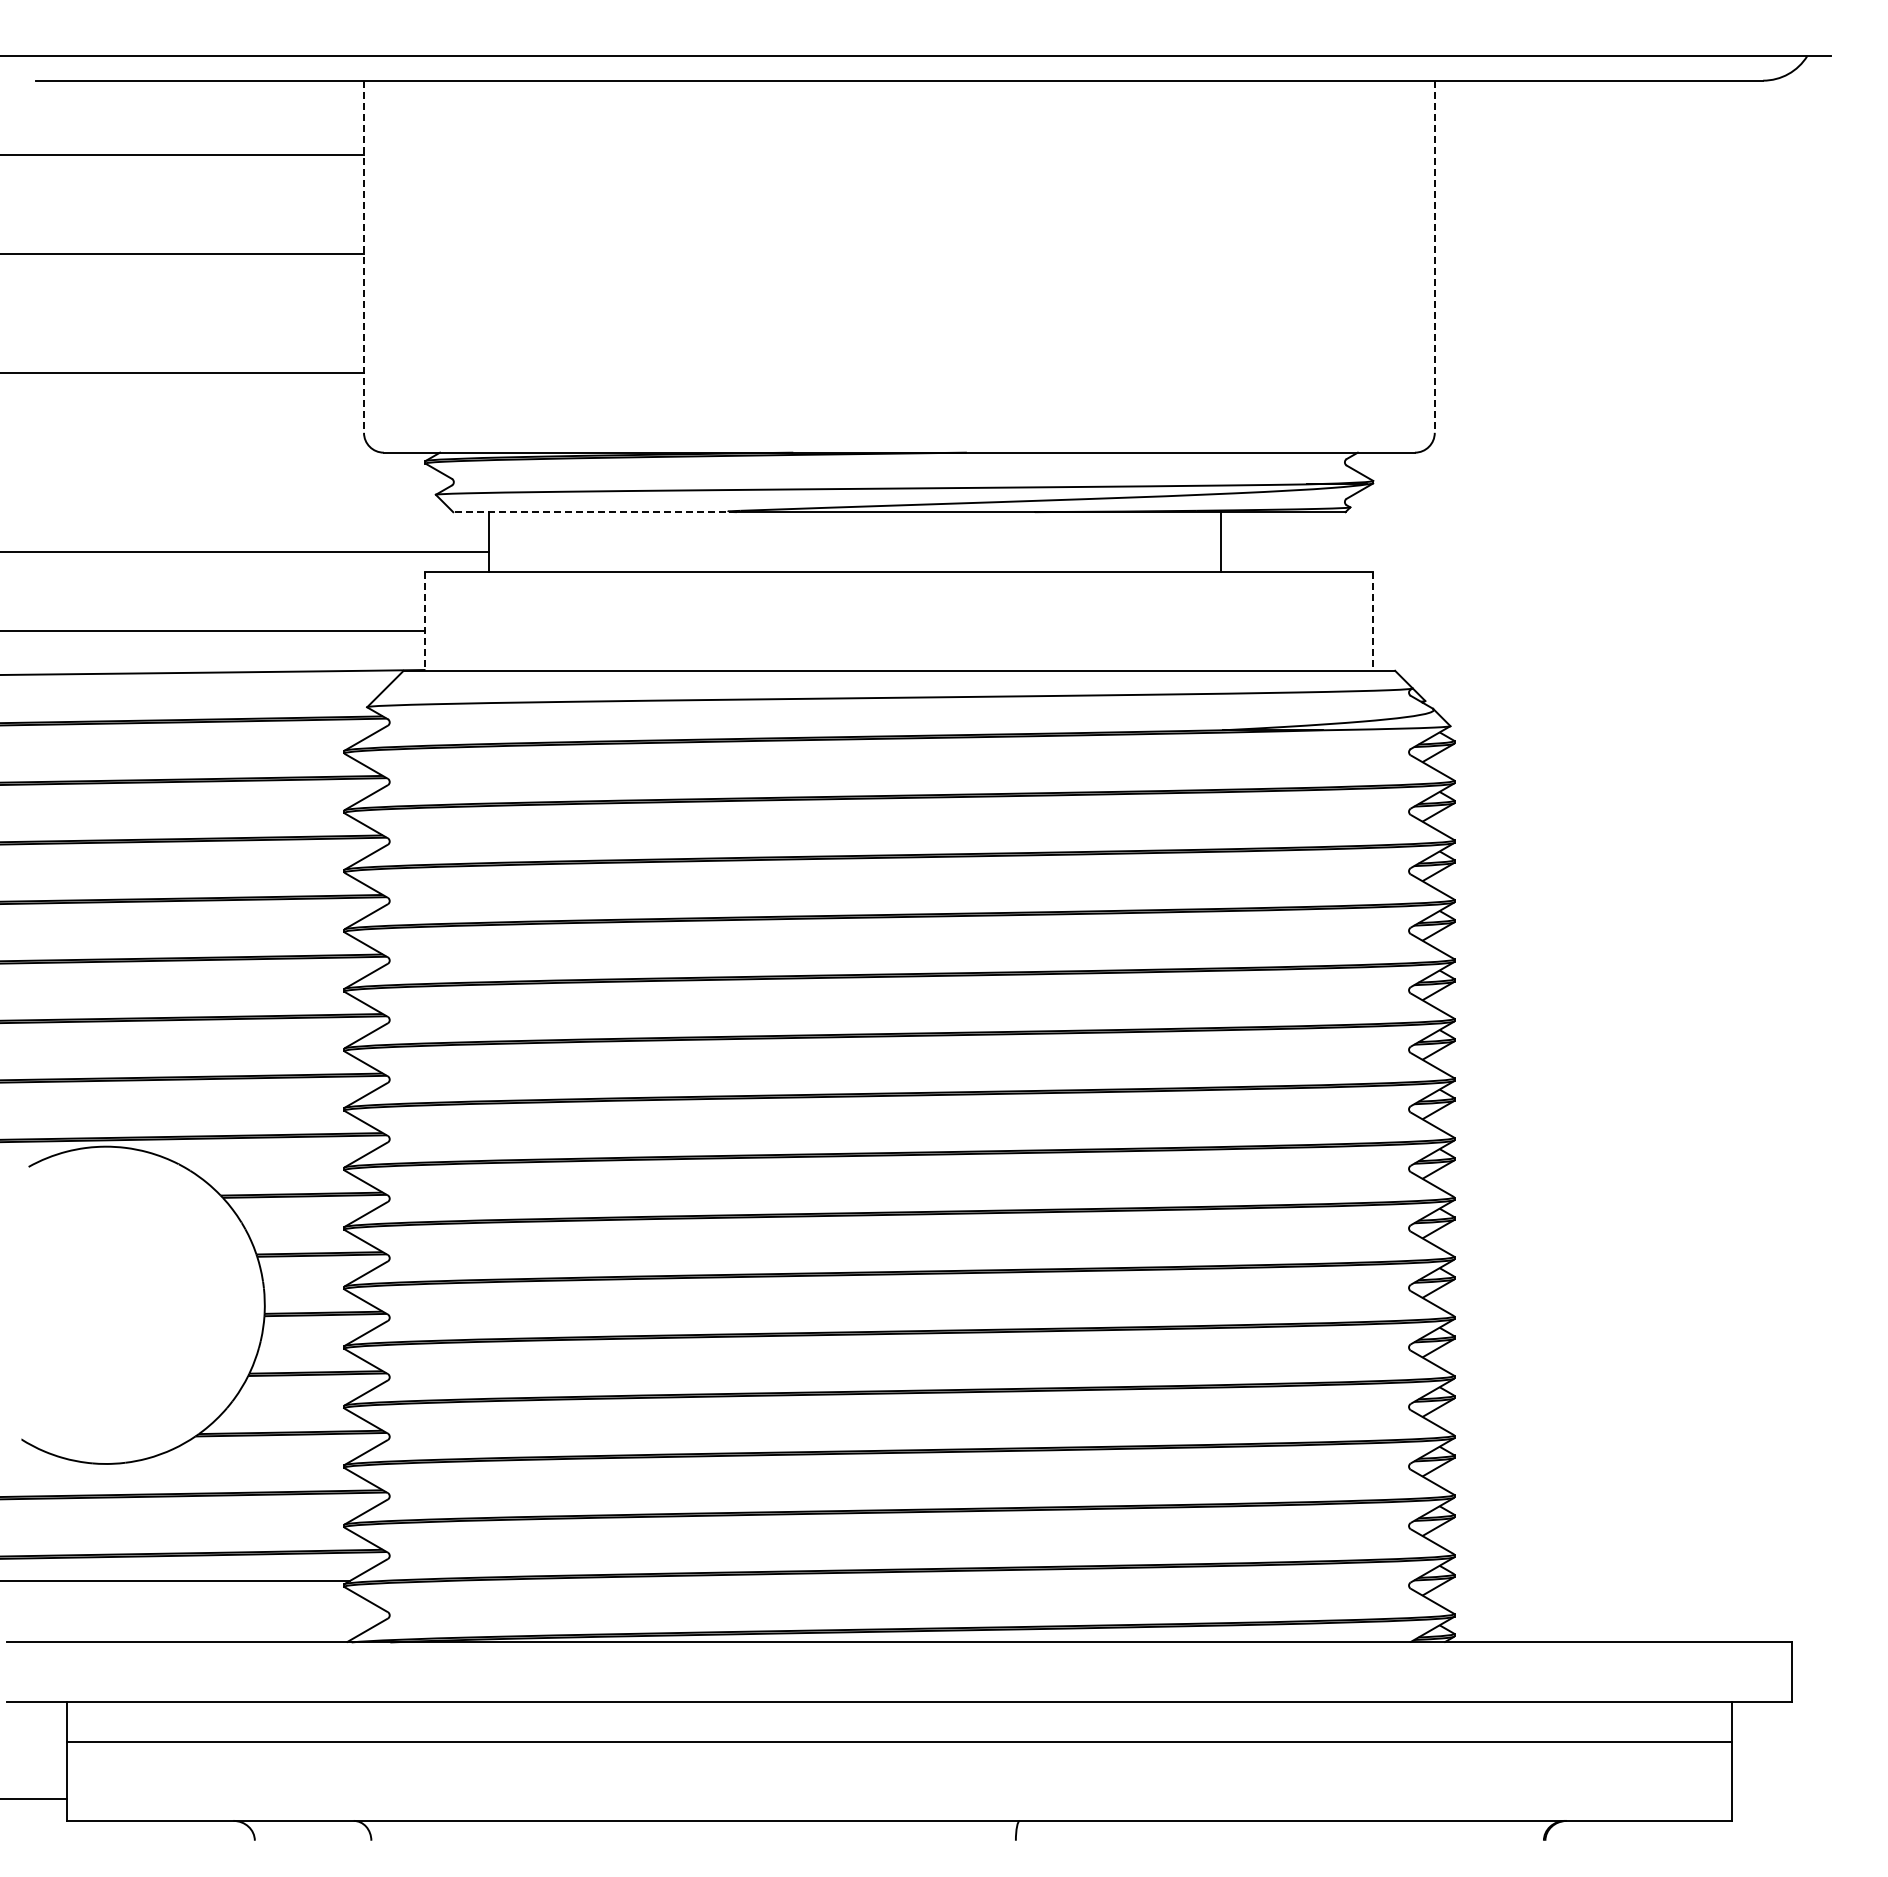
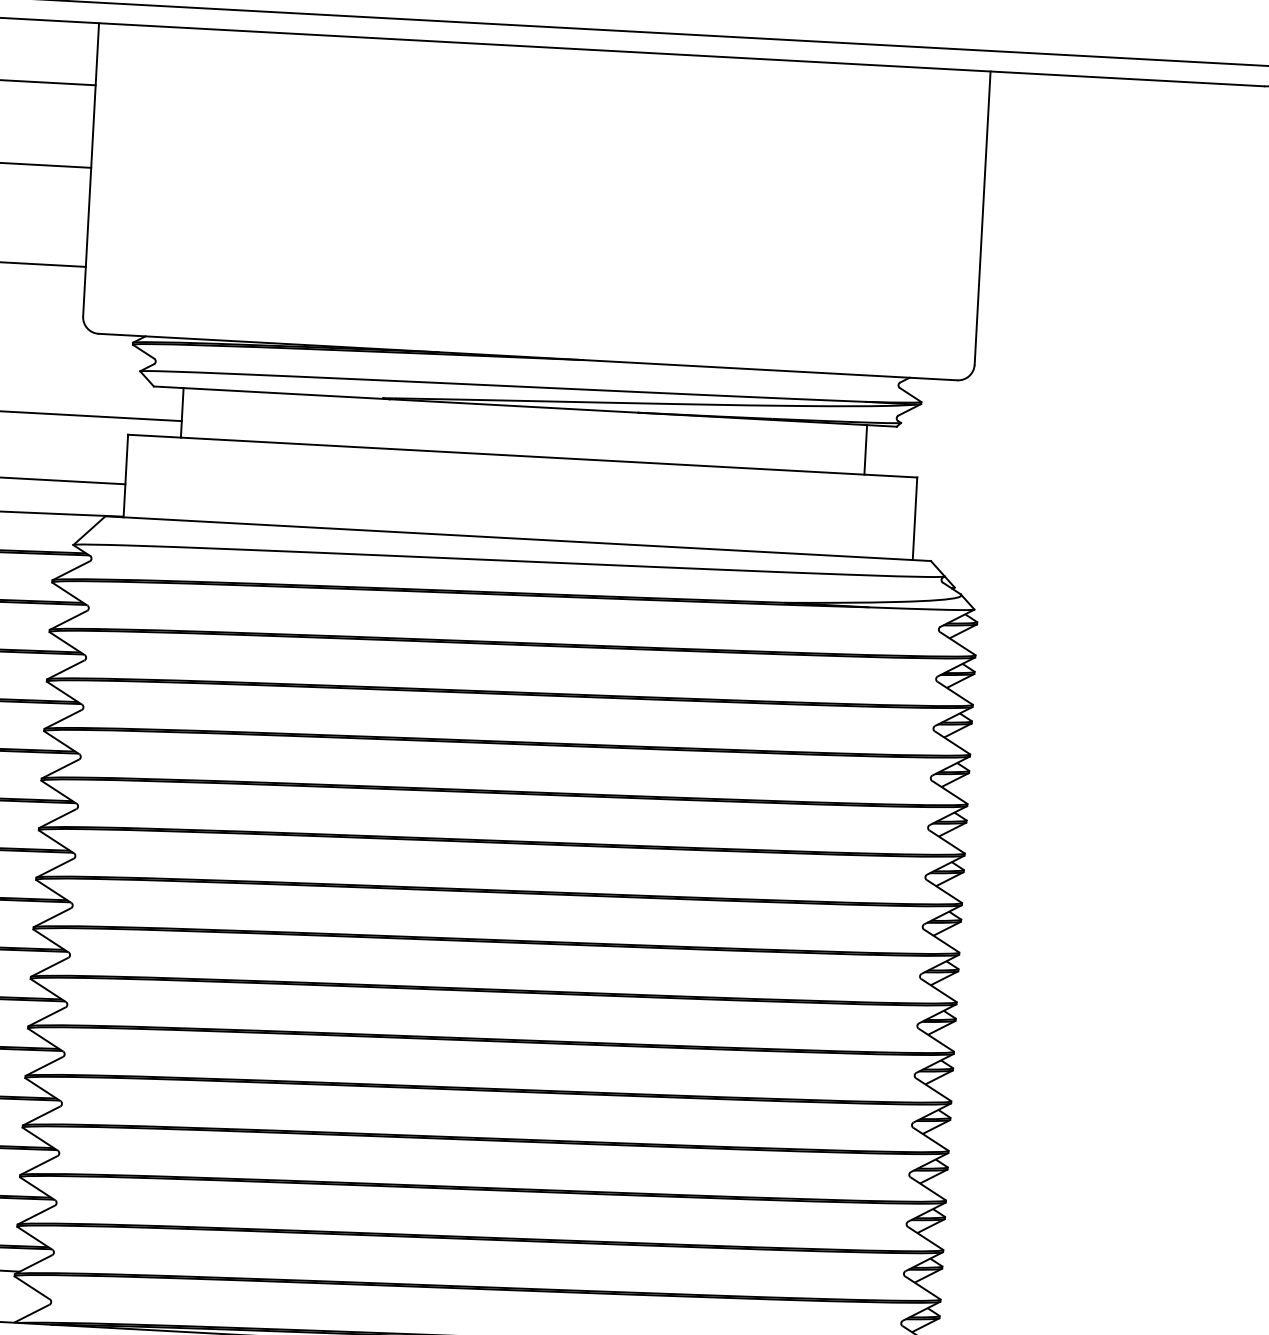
line: (364, 257) -> (91, 170), dashed -> solid
line: (1434, 257) -> (982, 218), dashed -> solid
line: (595, 512) -> (272, 393), dashed -> solid
line: (1220, 541) -> (865, 449), moved
line: (425, 621) -> (125, 476), dashed -> solid
line: (1373, 621) -> (915, 519), dashed -> solid

